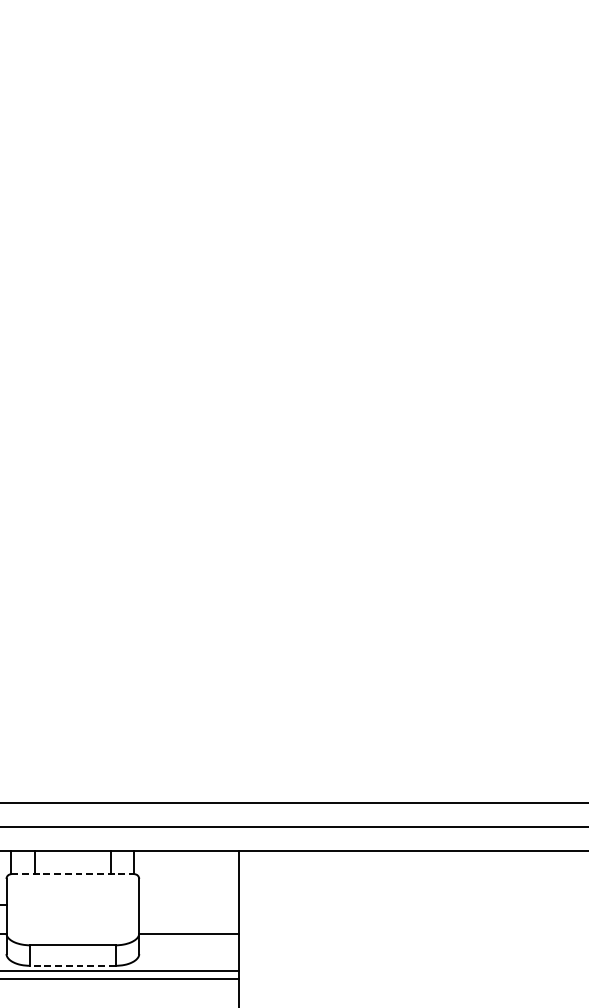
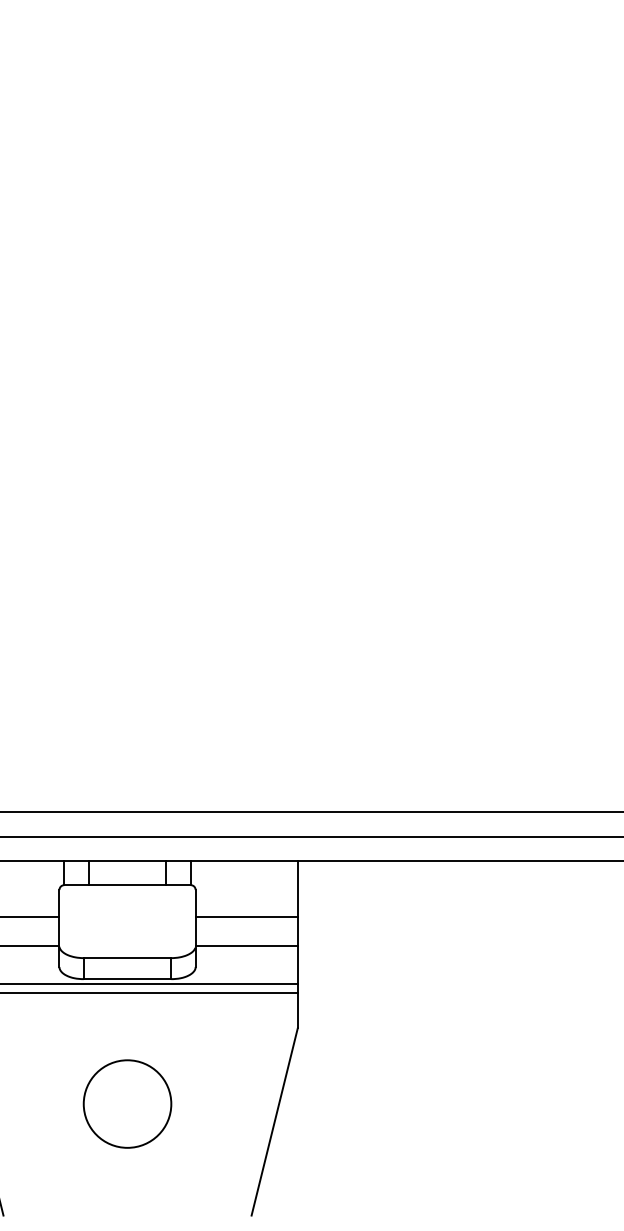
line: (73, 874) -> (128, 885), dashed -> solid
line: (188, 904) -> (246, 916), added
line: (72, 966) -> (127, 979), dashed -> solid

